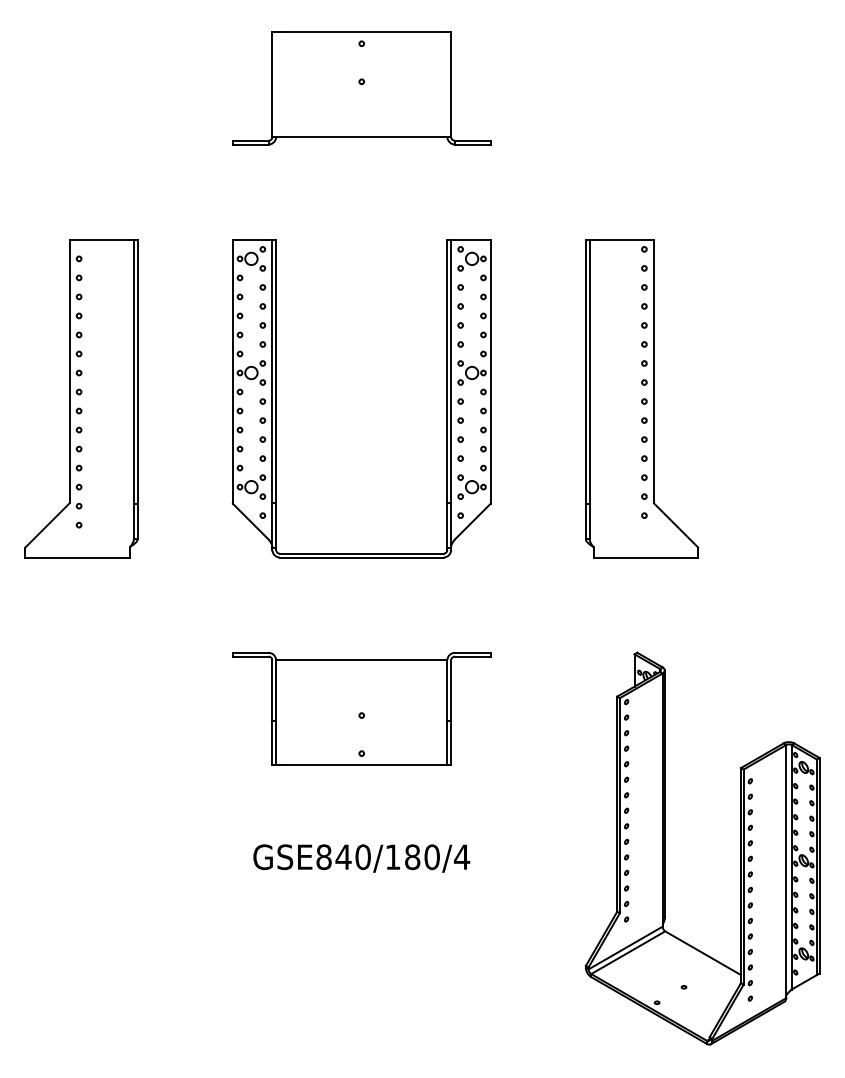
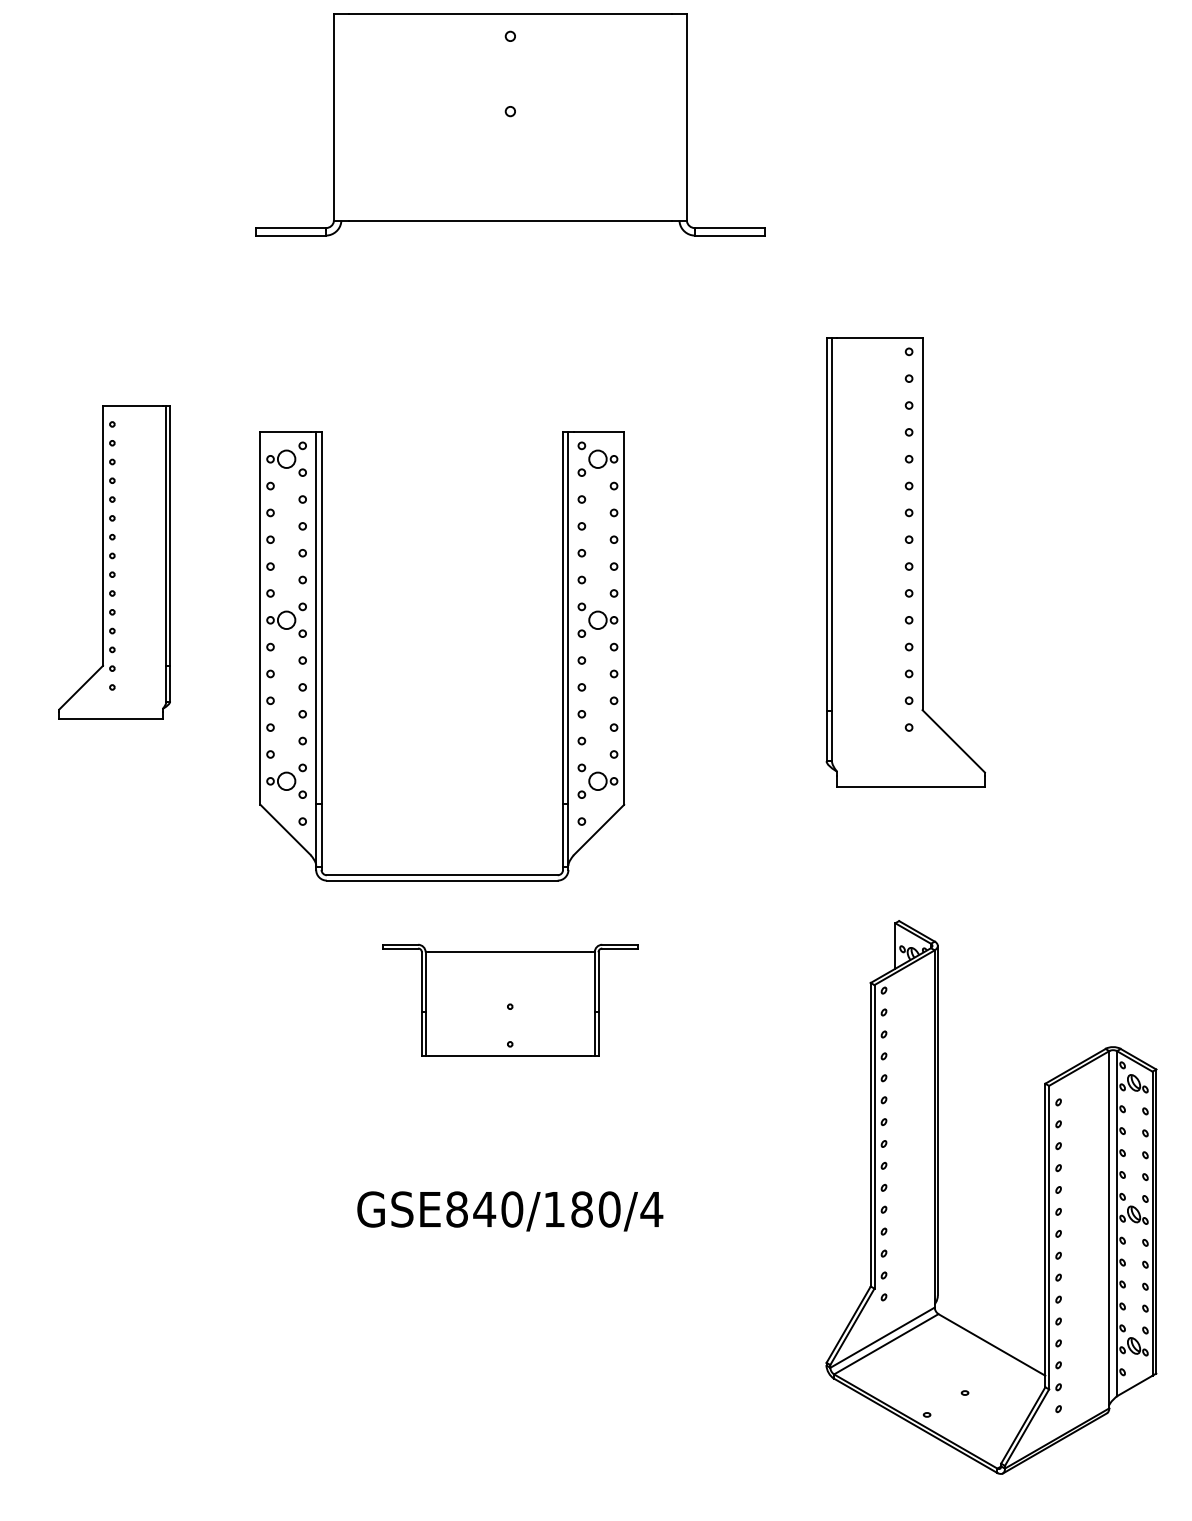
part: (361, 88) -> (509, 124), size x1.4
part: (81, 398) -> (114, 562), size x0.7
part: (276, 398) -> (322, 656), moved
part: (361, 708) -> (509, 999), size x0.7

